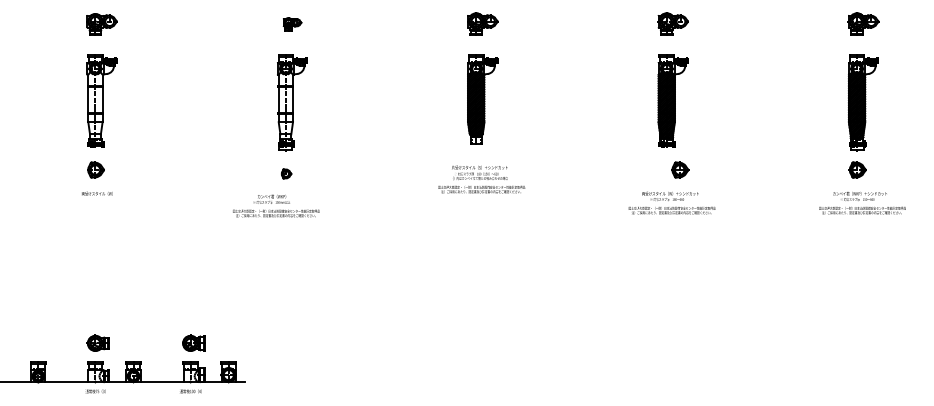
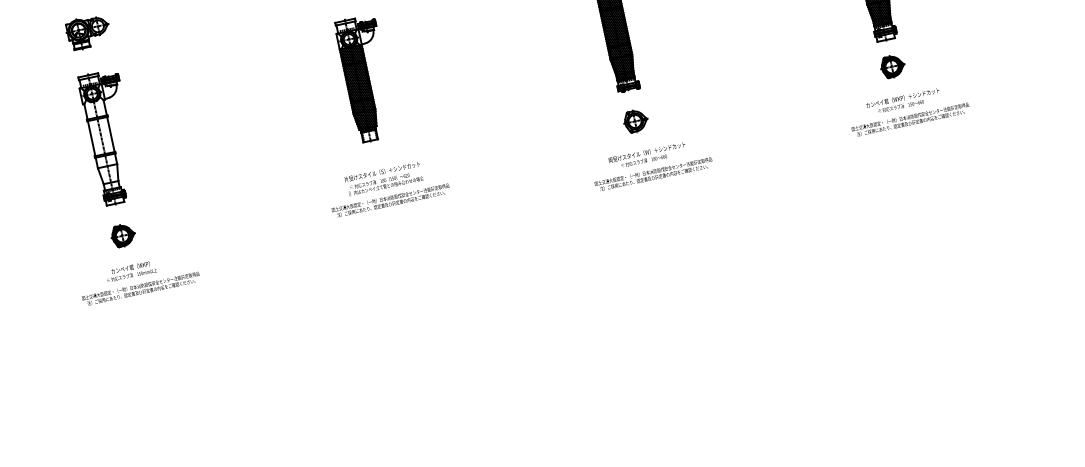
part: (292, 24) -> (88, 32), size x1.67
part: (680, 169) -> (635, 120), moved
part: (286, 173) -> (123, 235), size x1.67
text: (276, 205) -> (139, 278), moved

